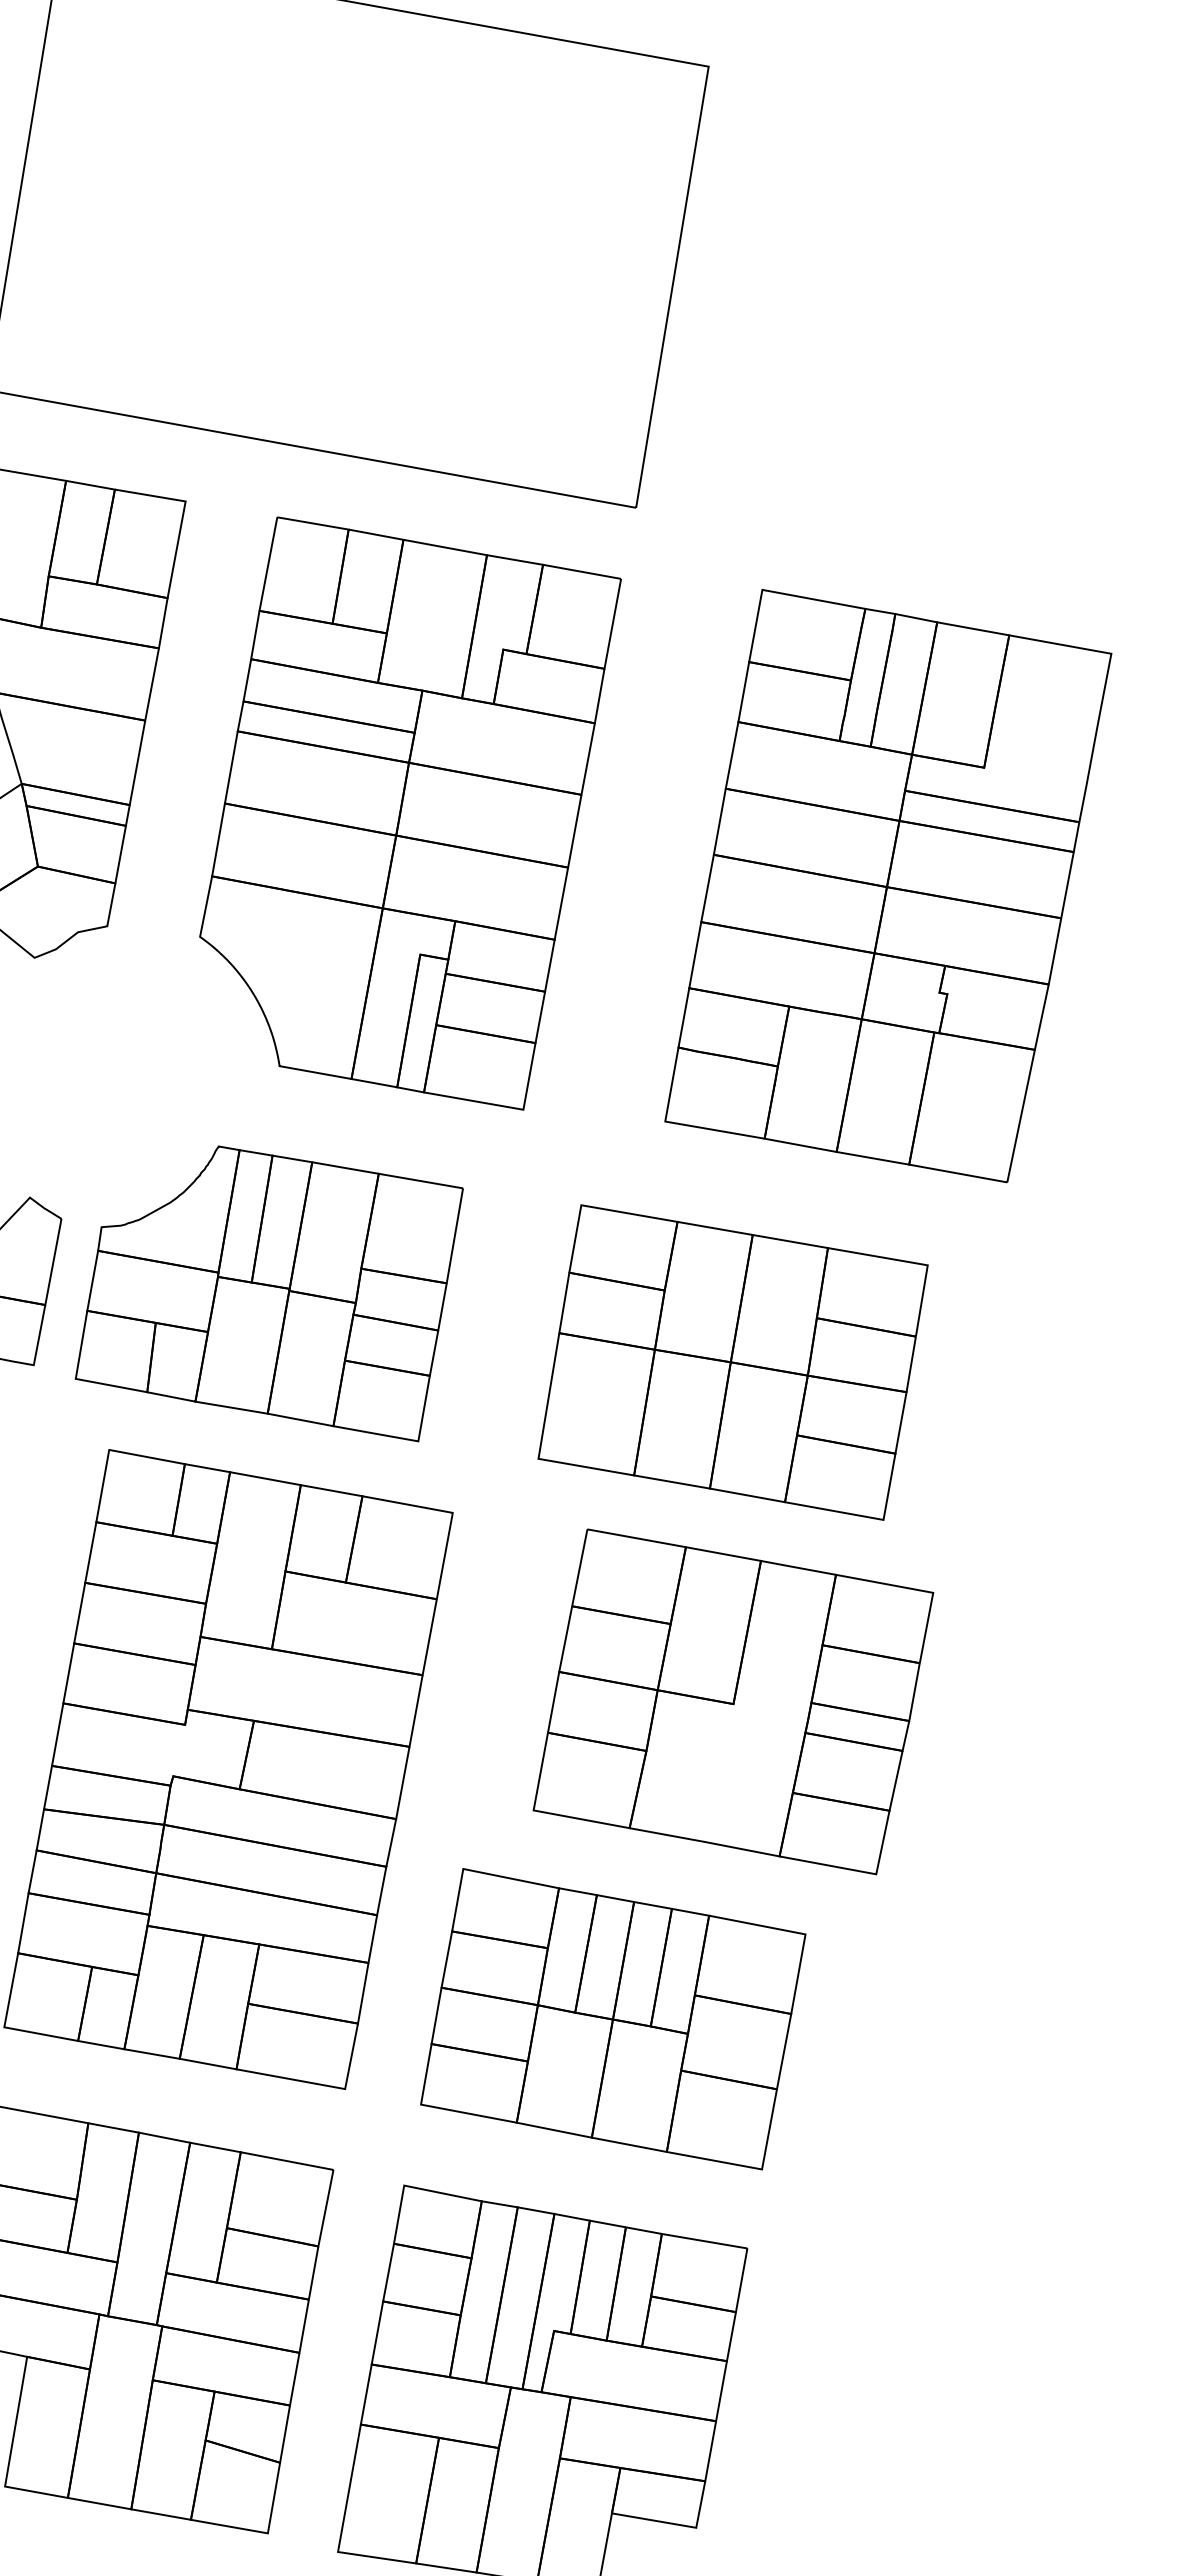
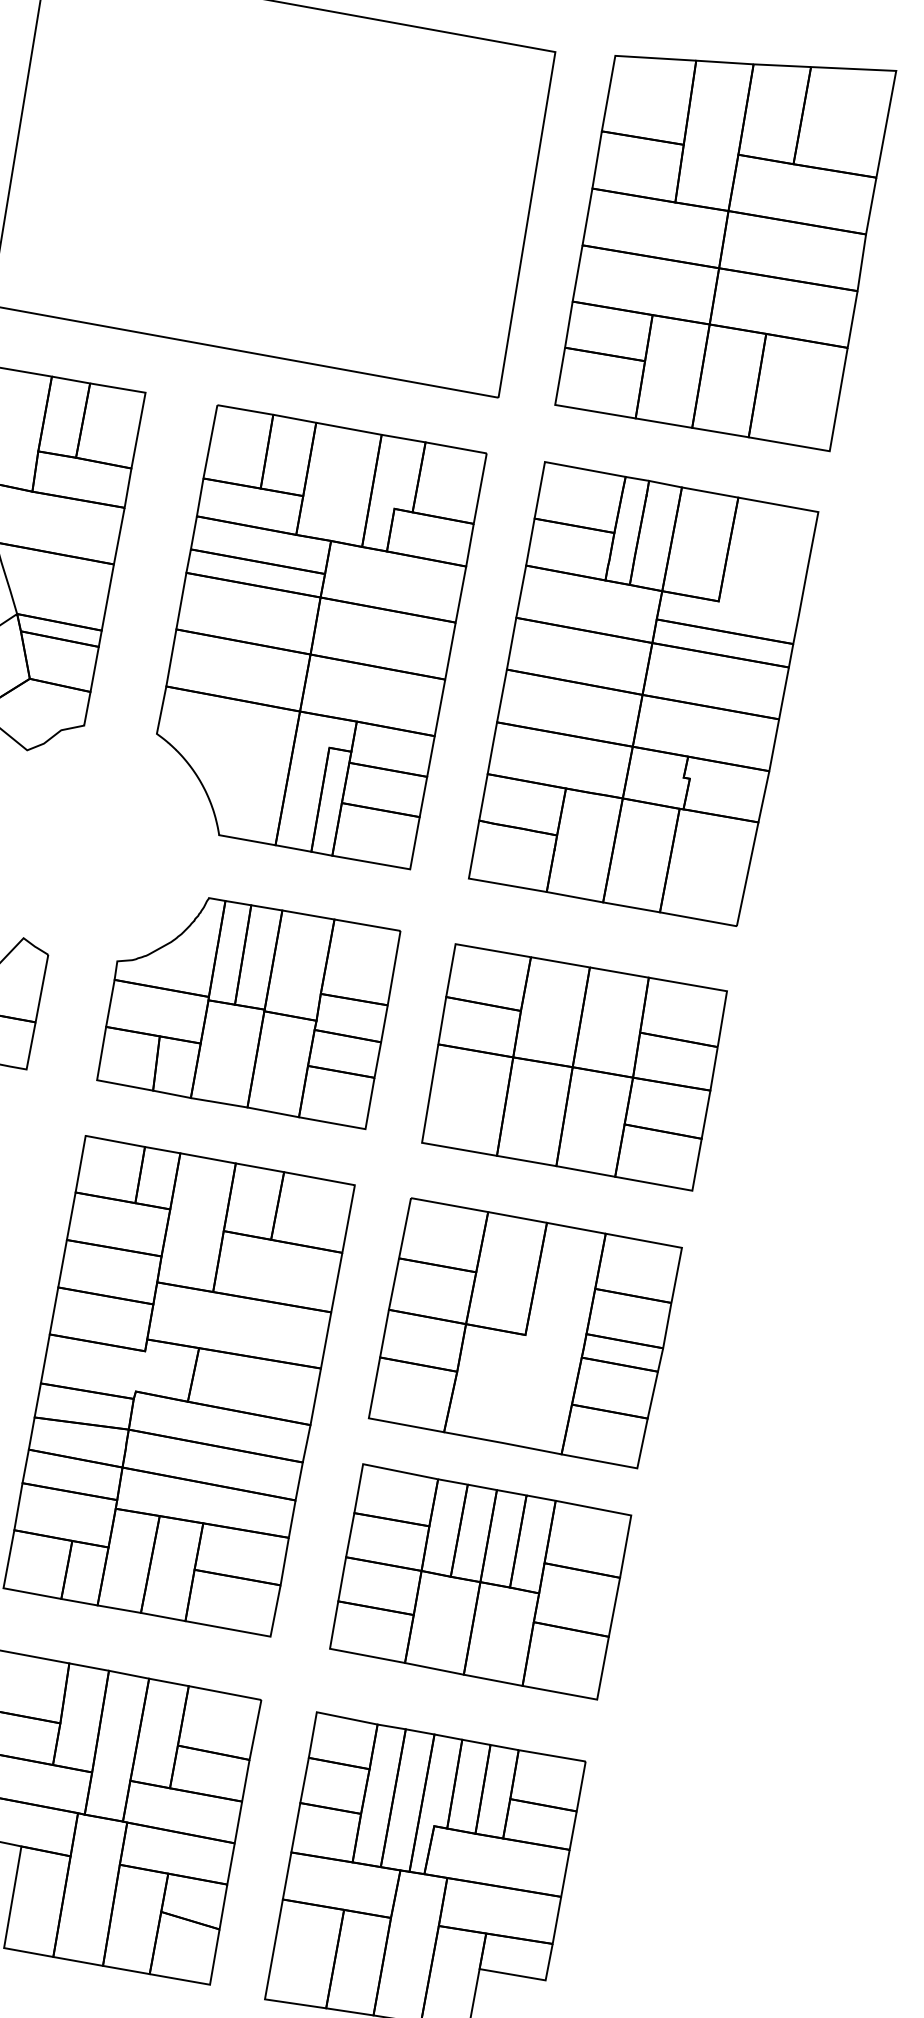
part: (925, 323) -> (725, 253), added
part: (888, 886) -> (643, 694), moved
part: (268, 1293) -> (248, 1013), moved
part: (733, 1701) -> (525, 1332), moved

